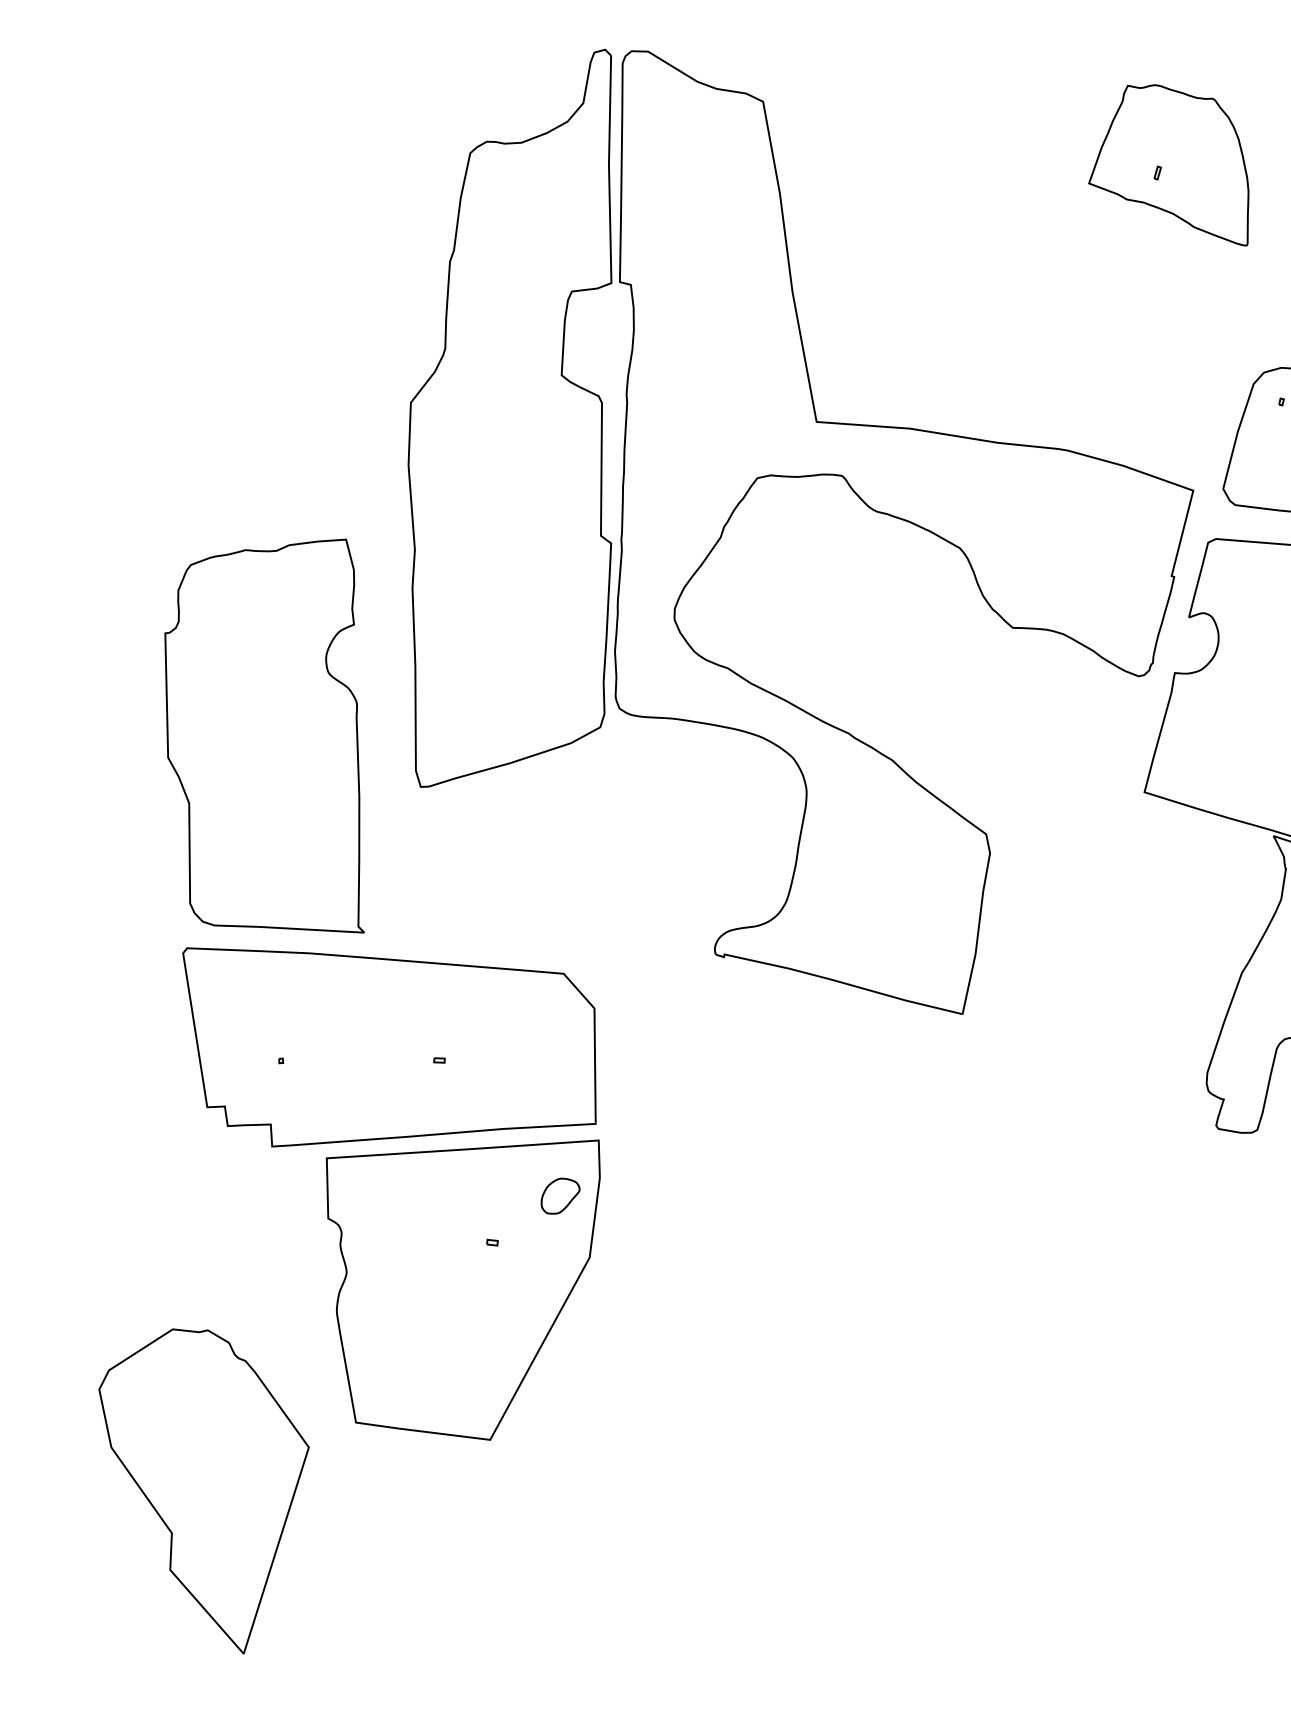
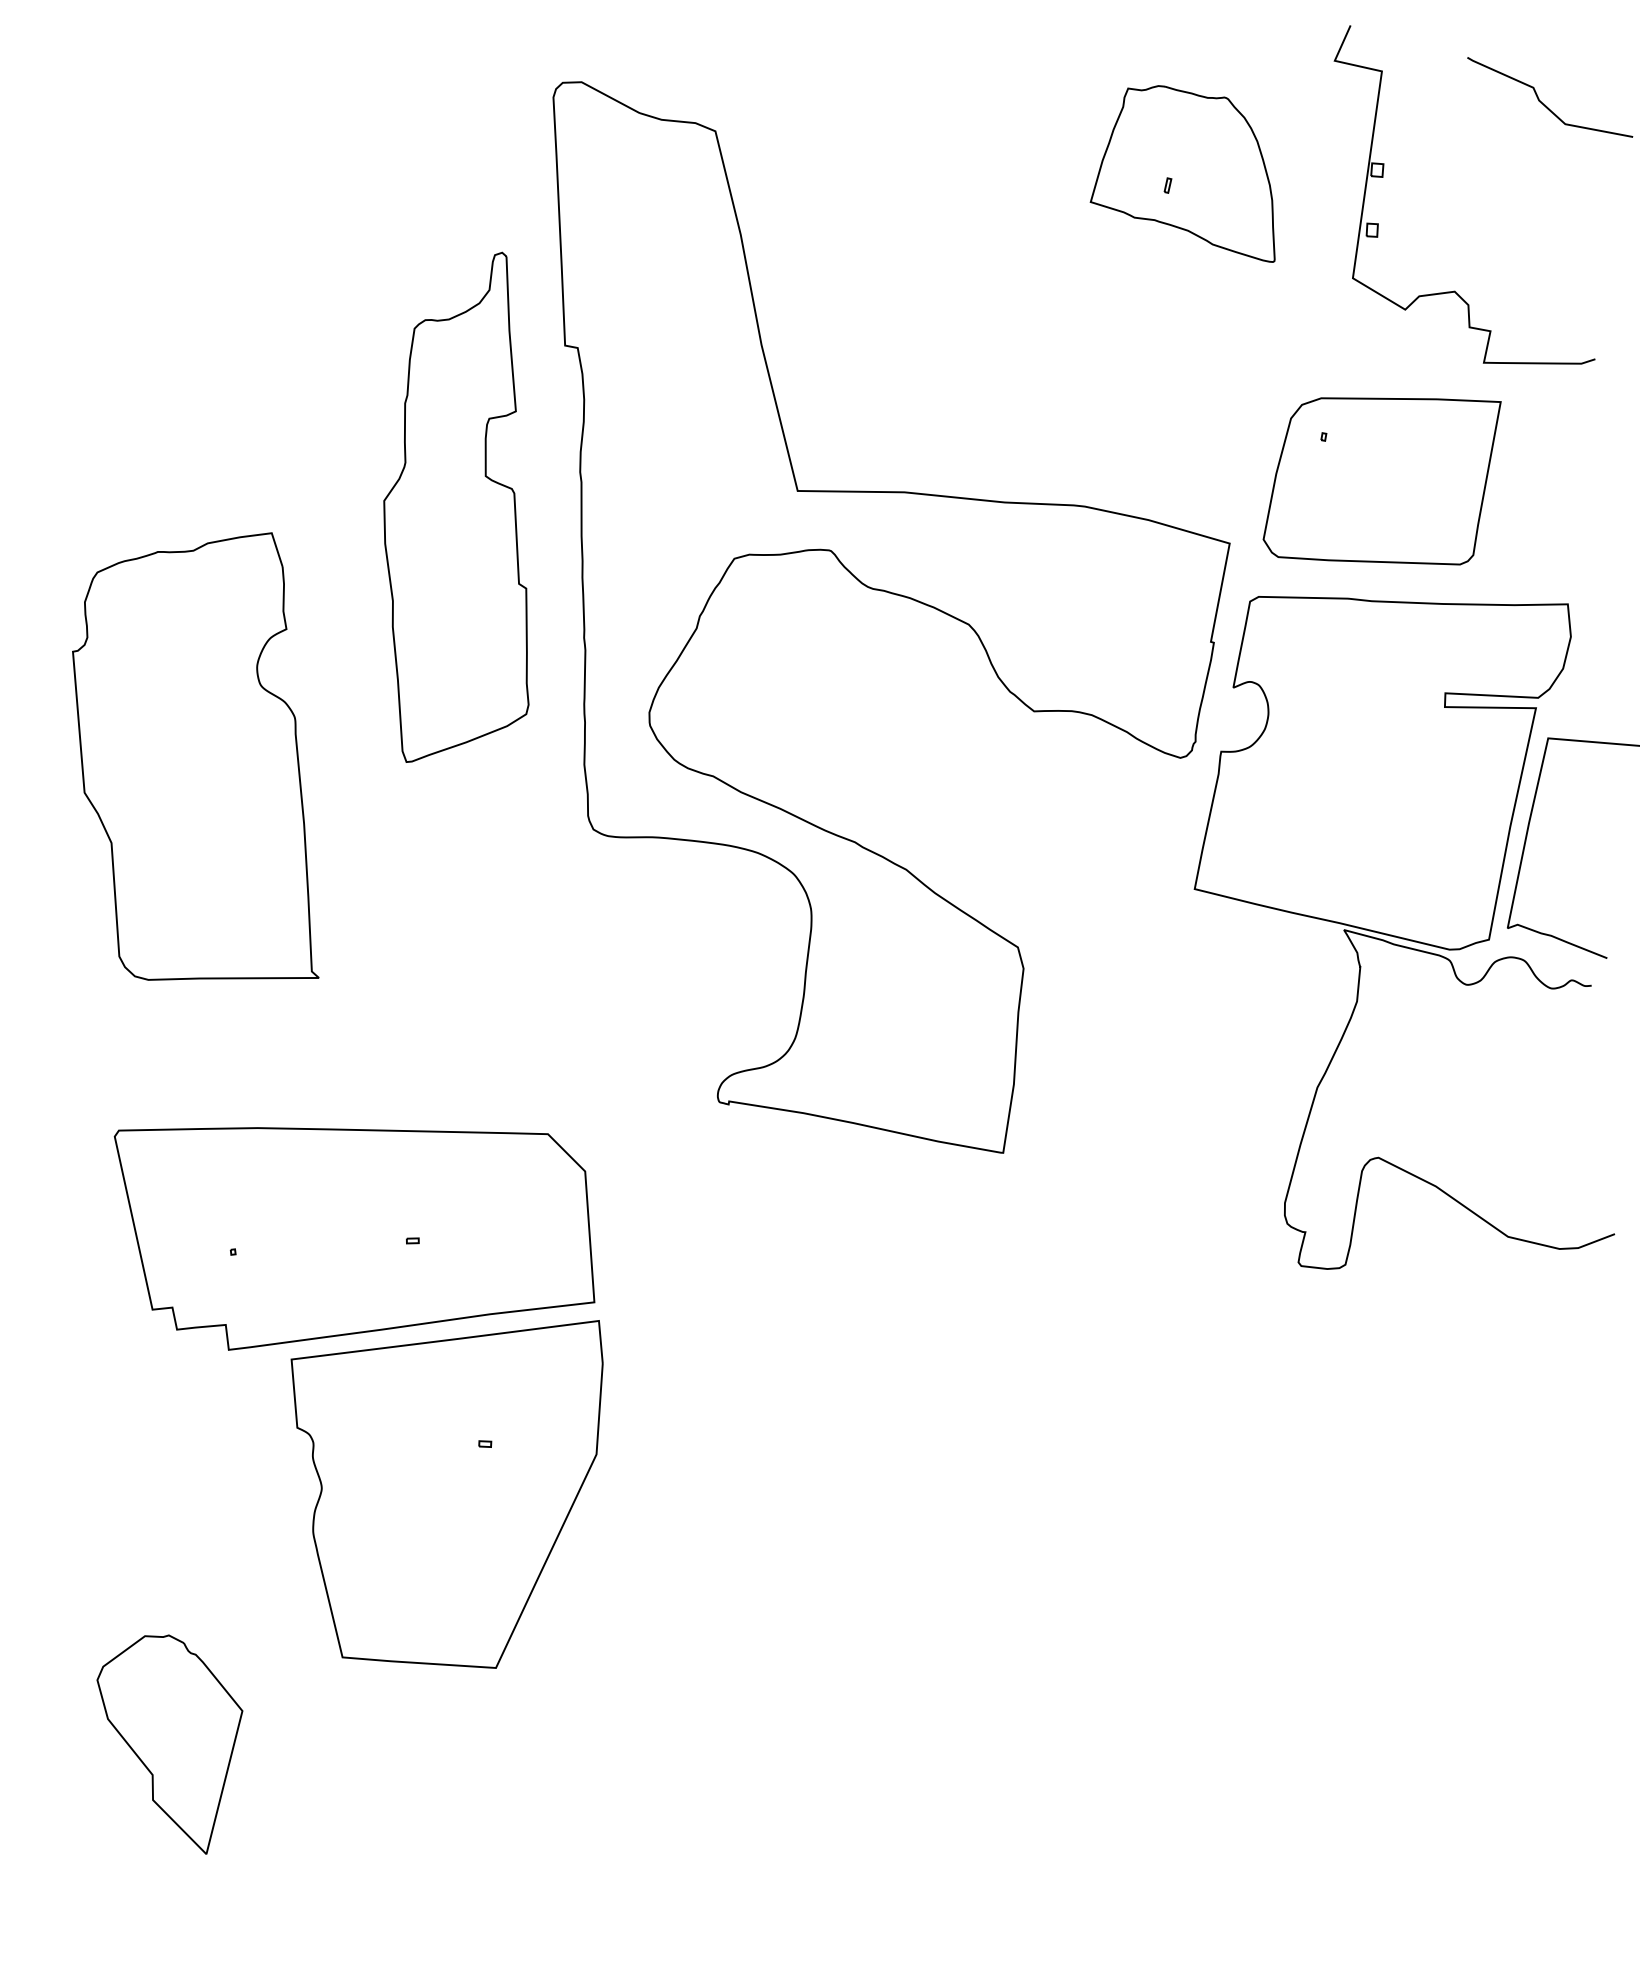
part: (516, 418) -> (456, 507), size x0.6
part: (267, 731) -> (195, 756), moved
part: (560, 1195) -> (559, 1386), removed
part: (199, 1490) -> (169, 1744), size x0.6

